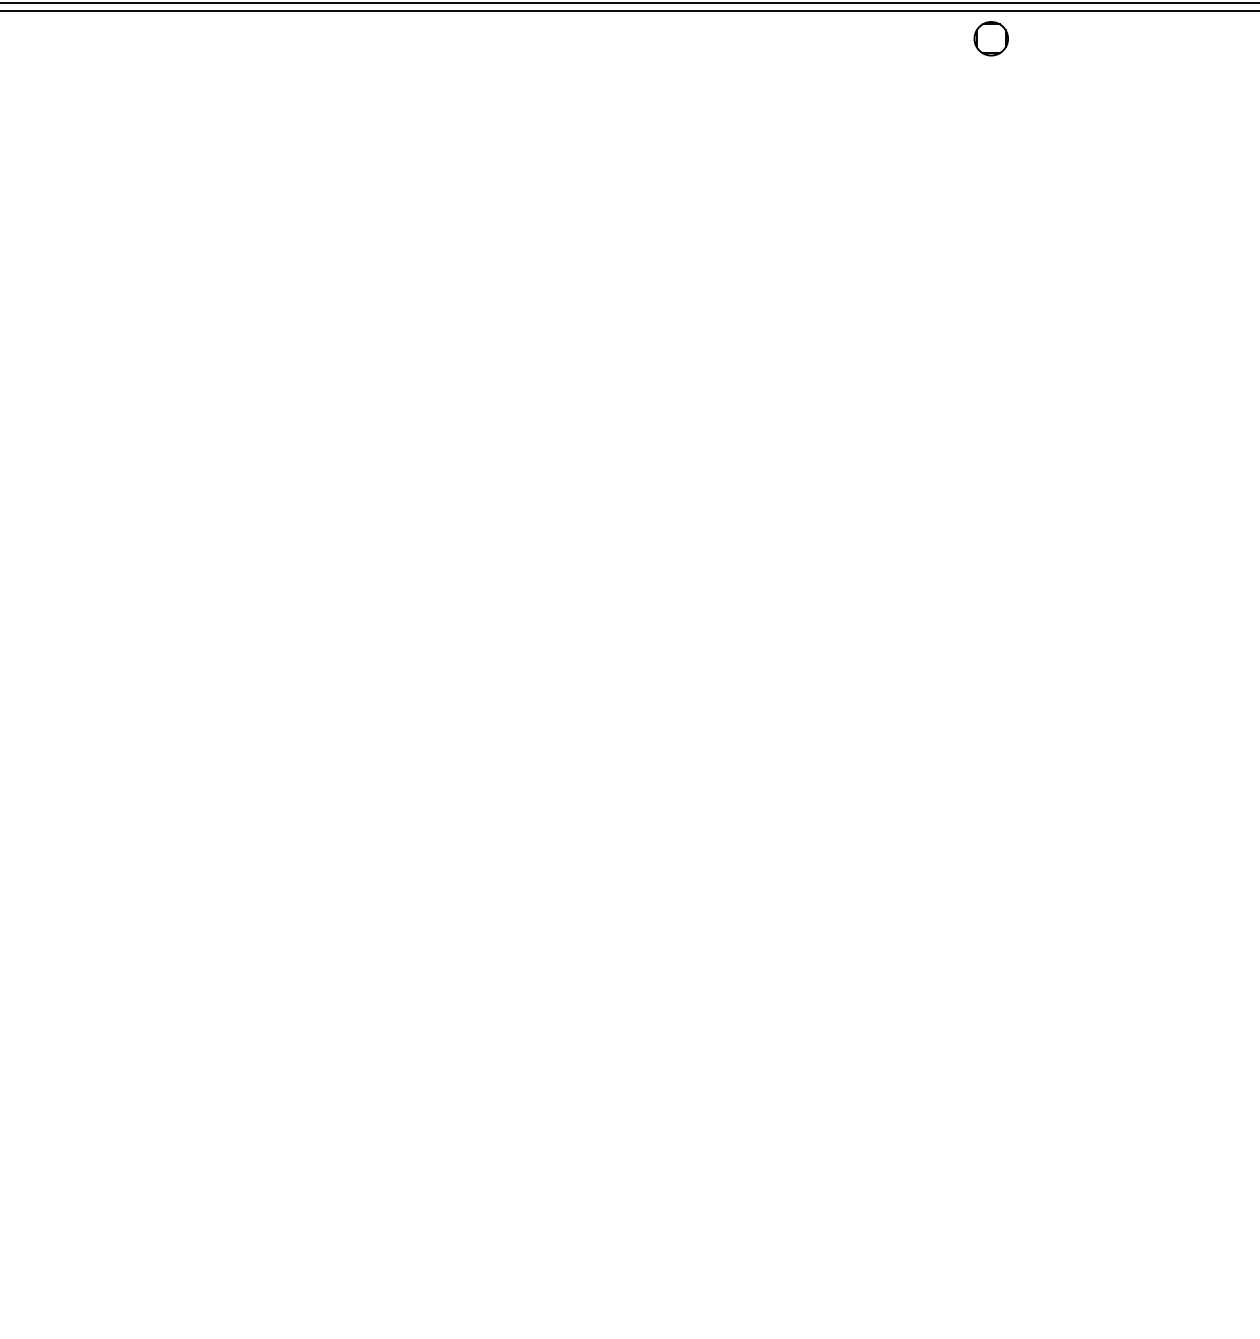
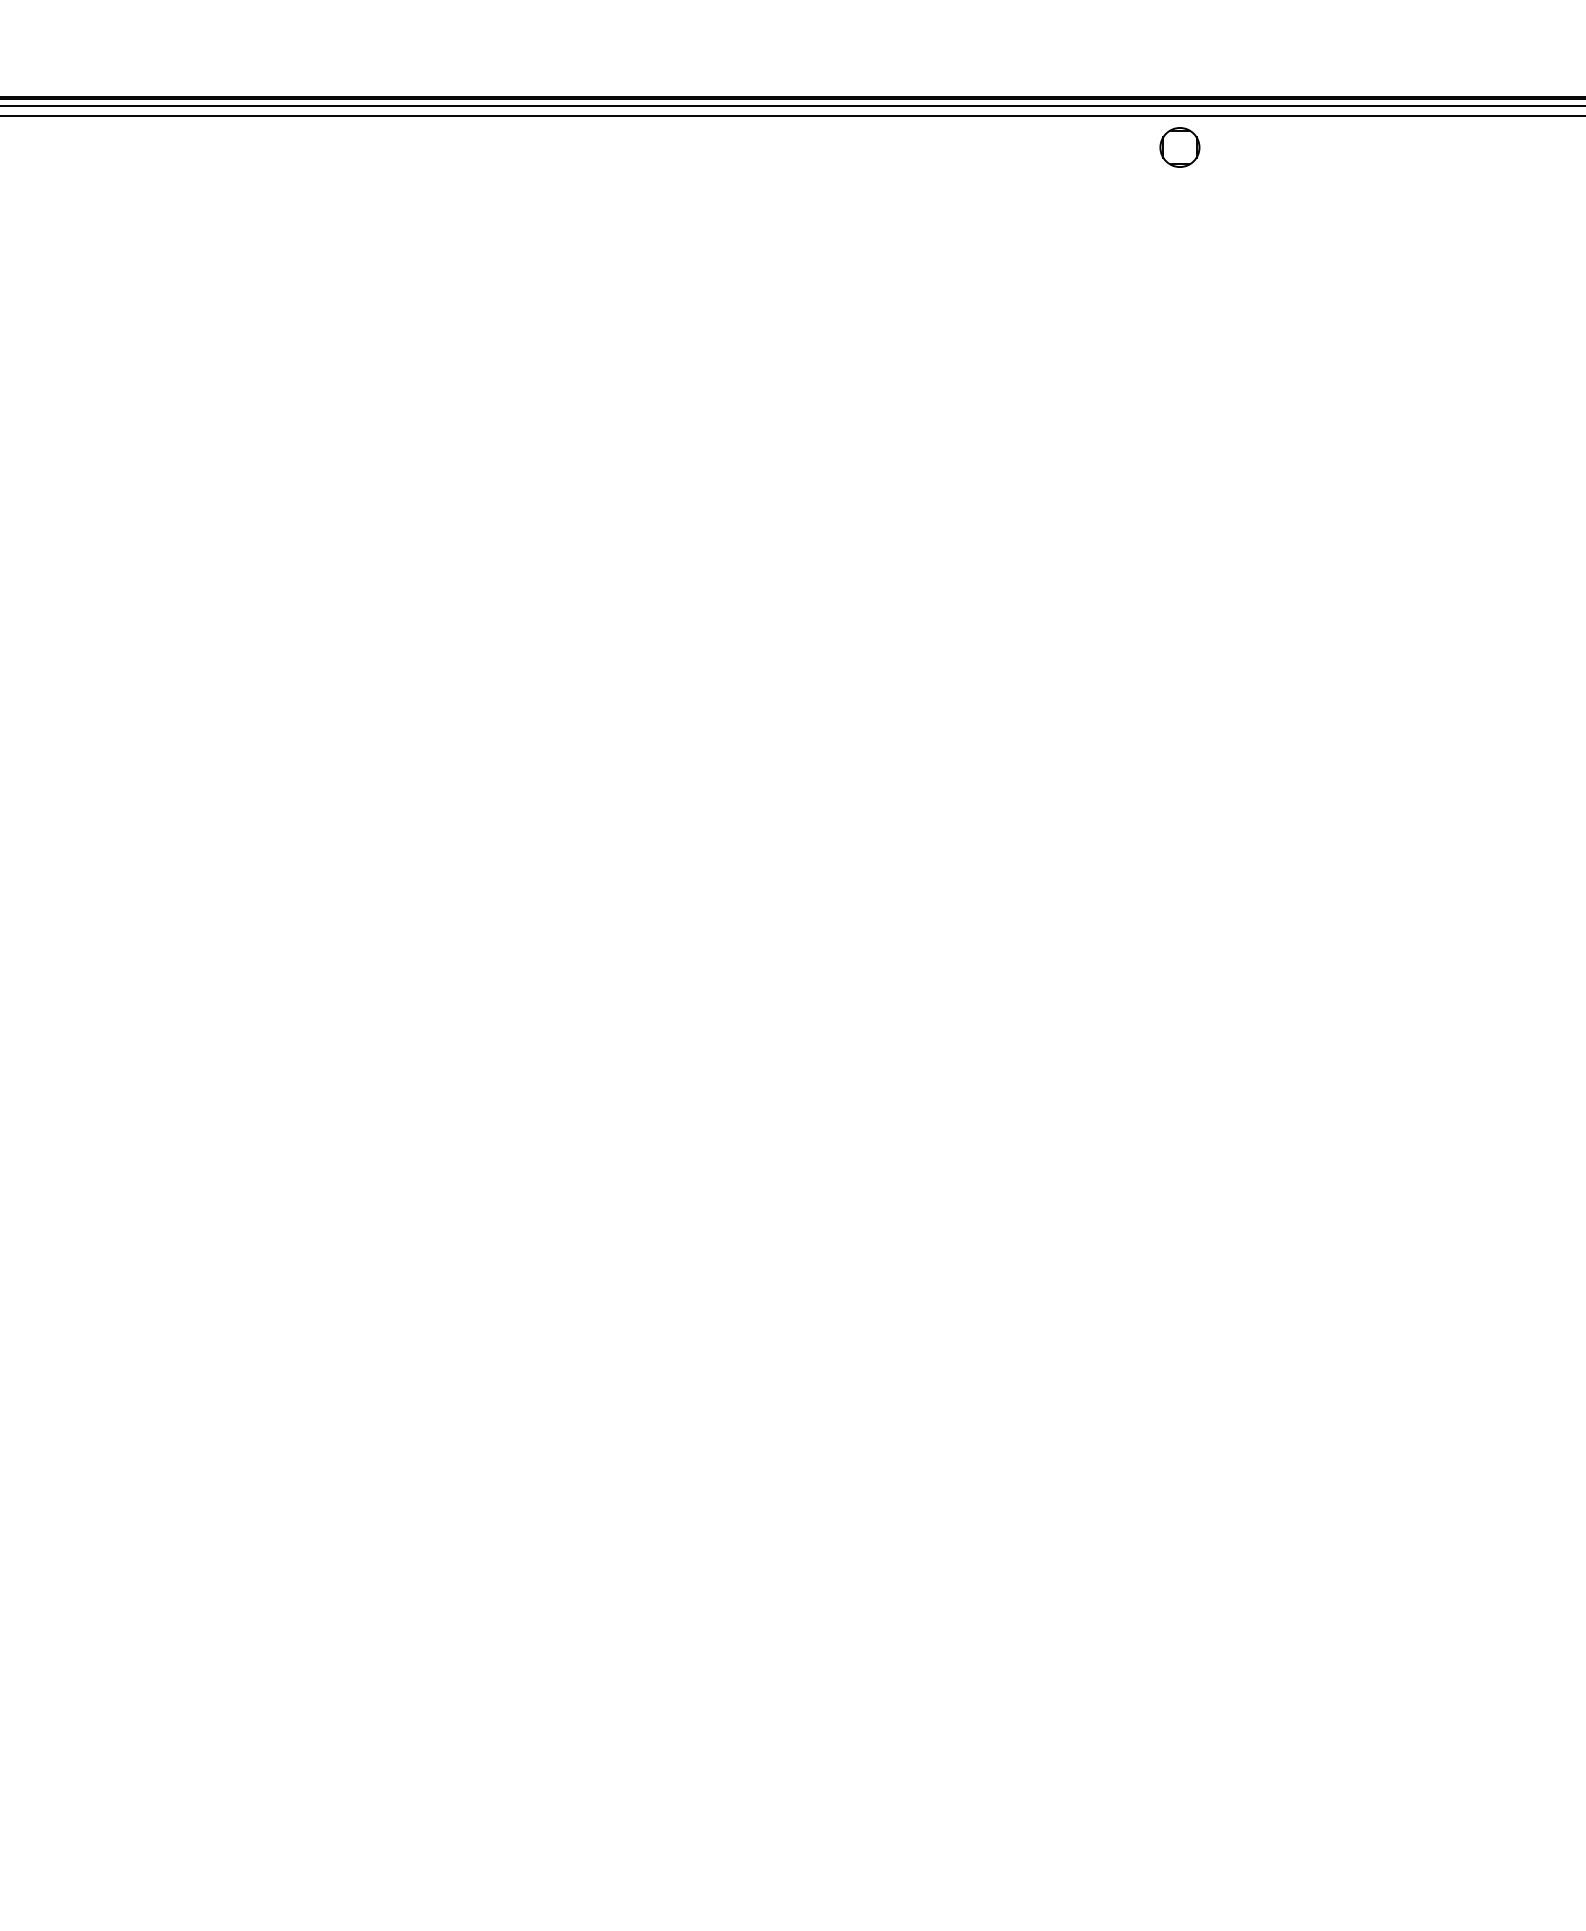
part: (990, 38) -> (1179, 147), moved

